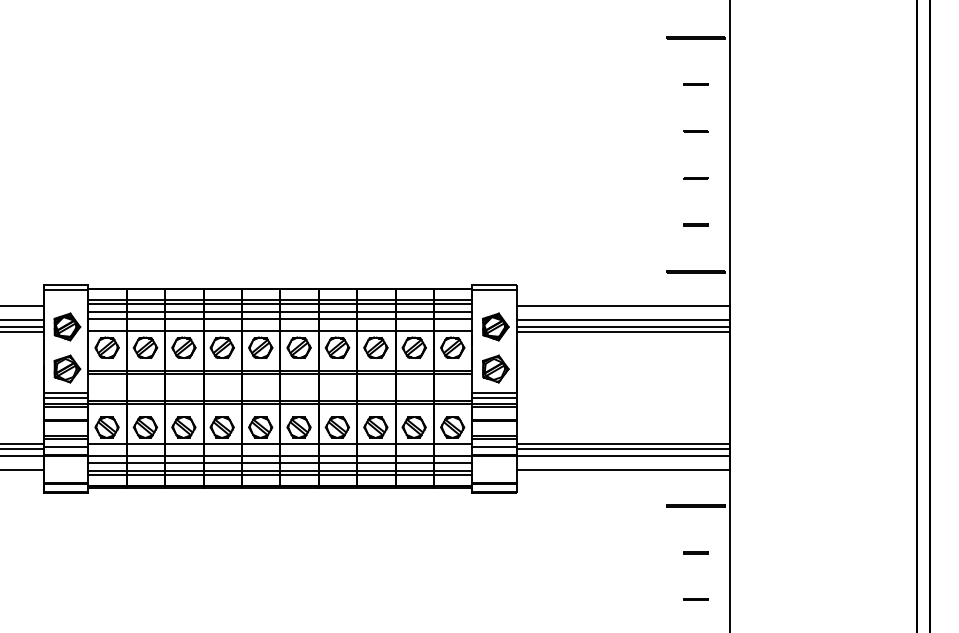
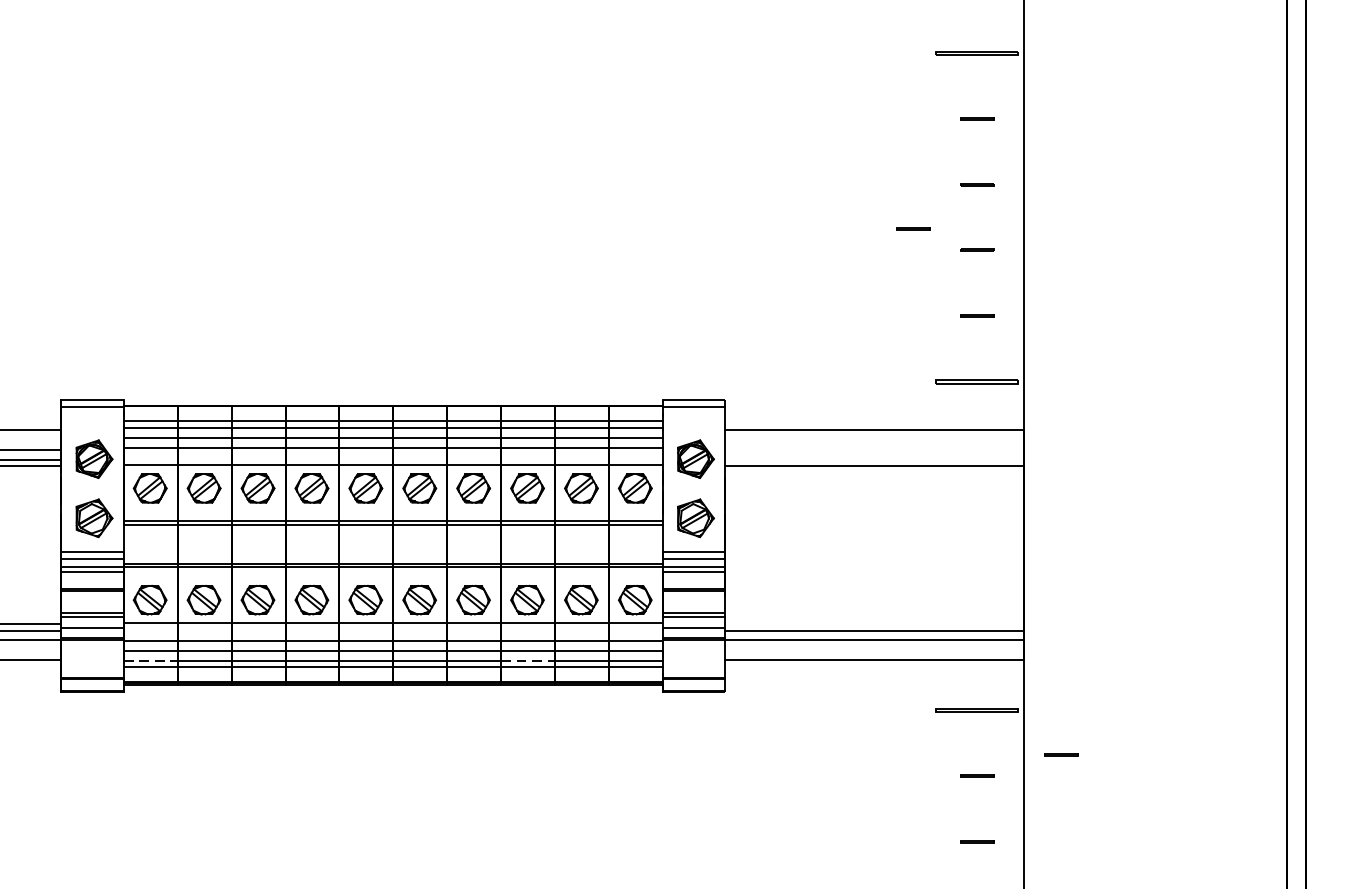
line: (650, 162) -> (913, 228), added
line: (622, 320) -> (873, 450), removed
line: (622, 327) -> (873, 459), removed
line: (622, 444) -> (873, 624), removed
line: (108, 470) -> (152, 660), solid -> dashed
line: (376, 470) -> (528, 660), solid -> dashed
line: (755, 537) -> (1060, 754), added

